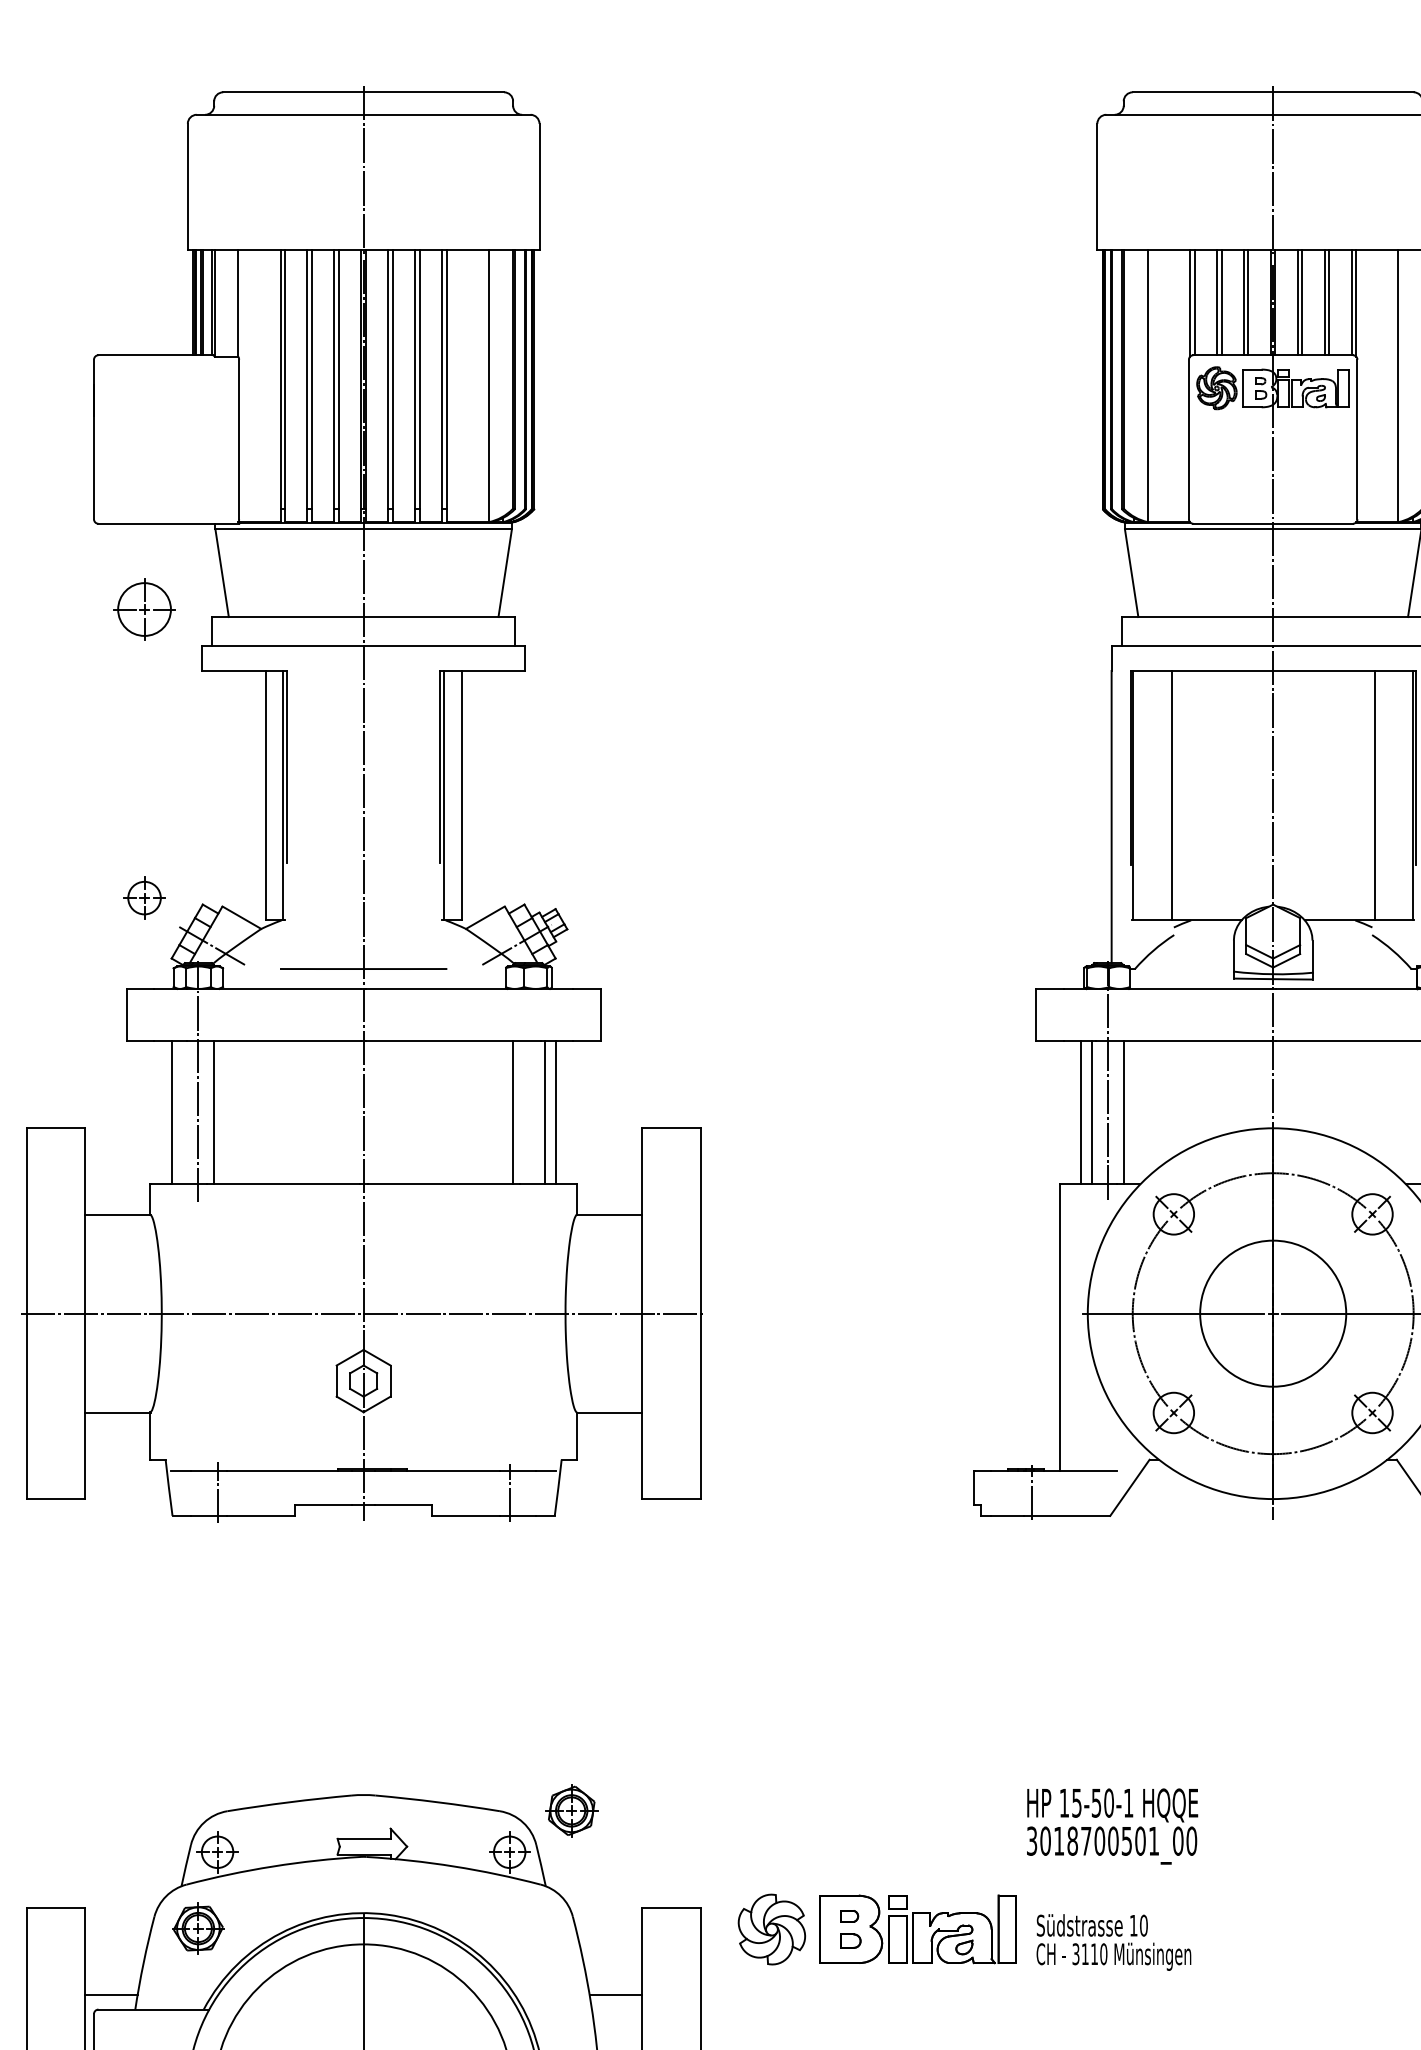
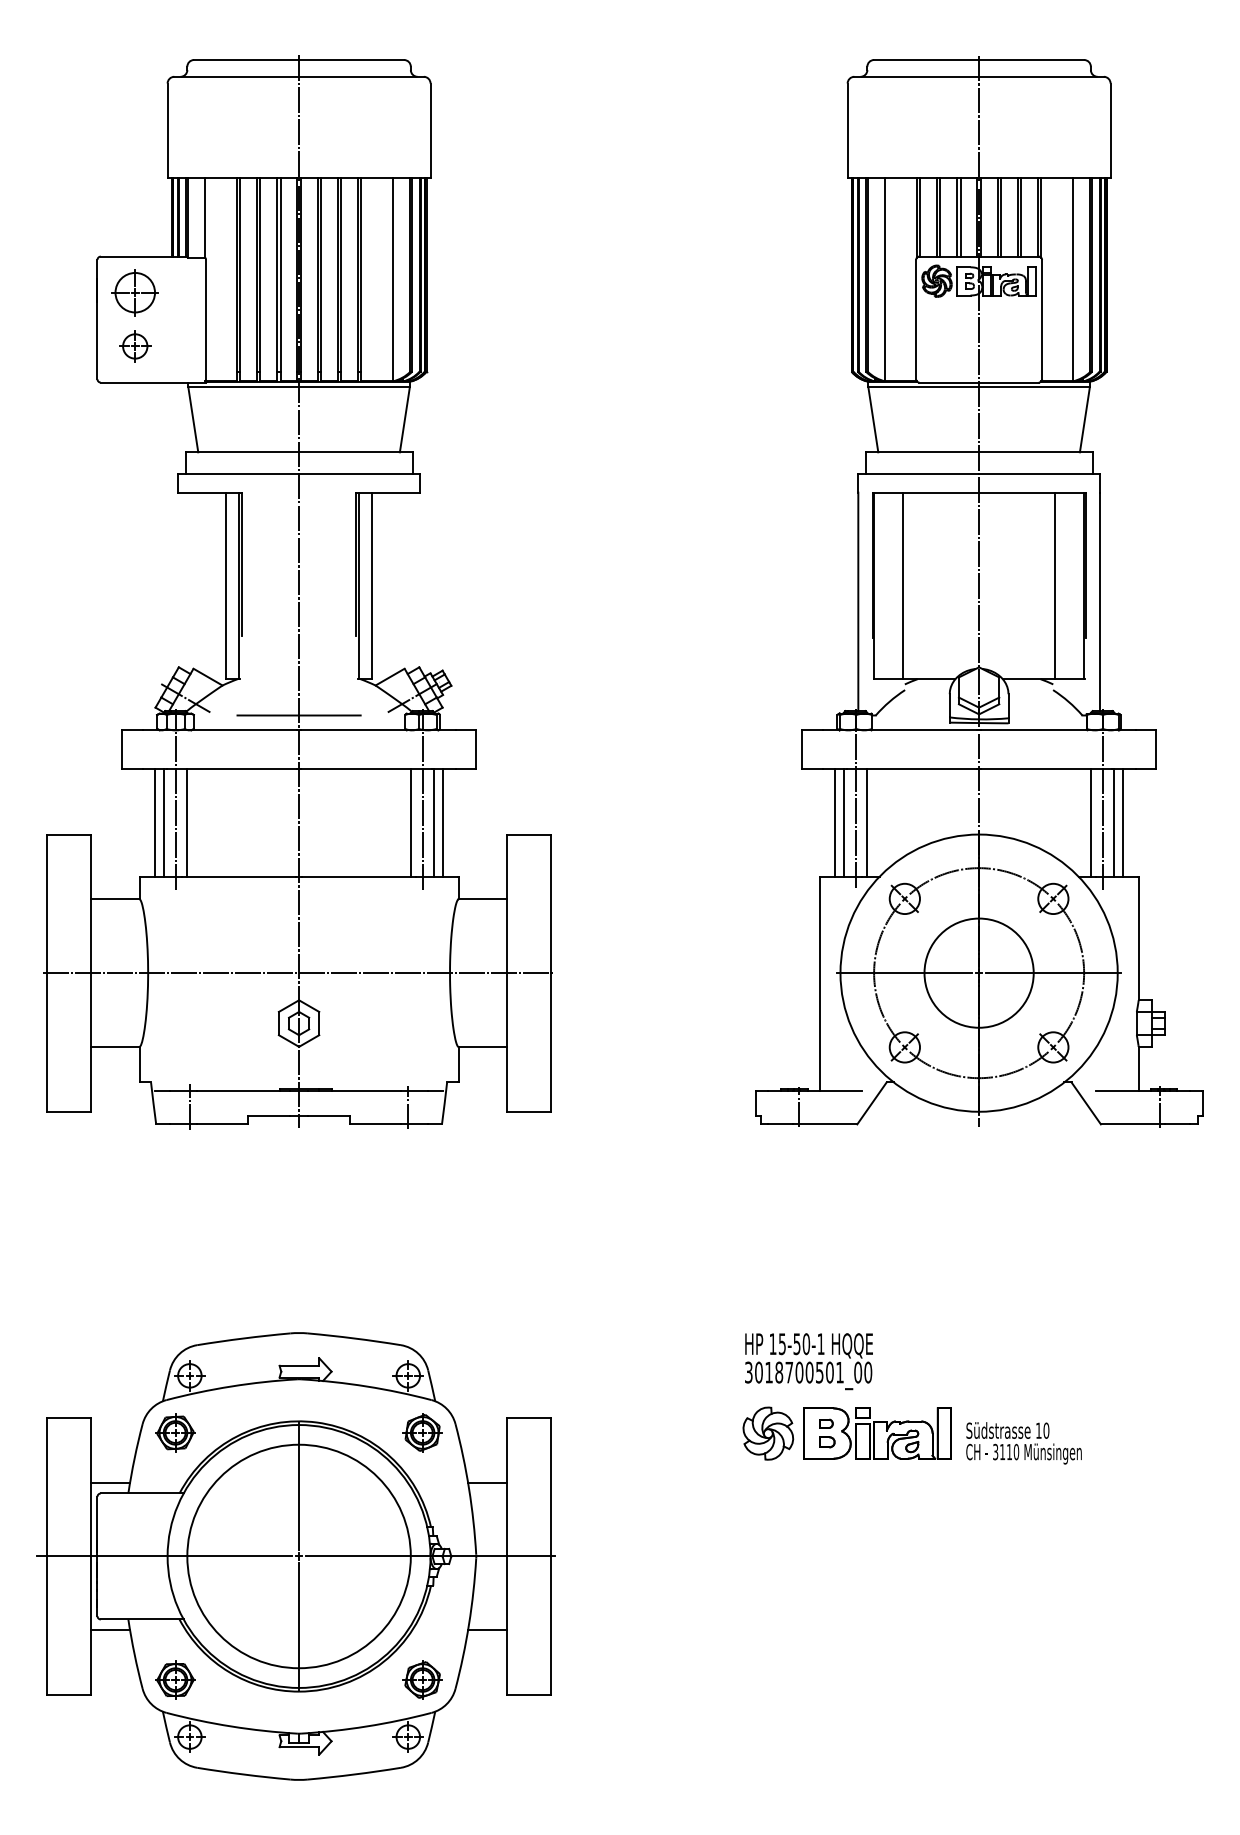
part: (143, 609) -> (134, 292), moved
part: (144, 898) -> (135, 346), moved
line: (528, 1081) -> (422, 799), added
line: (182, 1112) -> (163, 822), added
part: (571, 1810) -> (422, 1432), moved
text: (1111, 1826) -> (808, 1361), moved
part: (963, 1932) -> (911, 1435), moved

